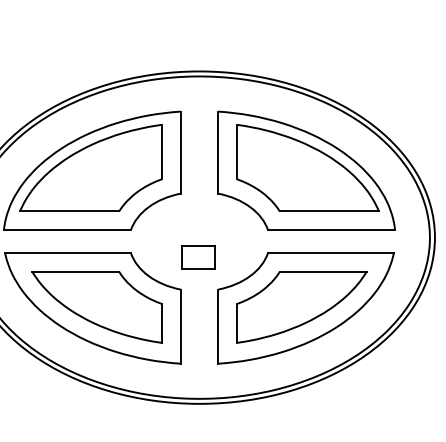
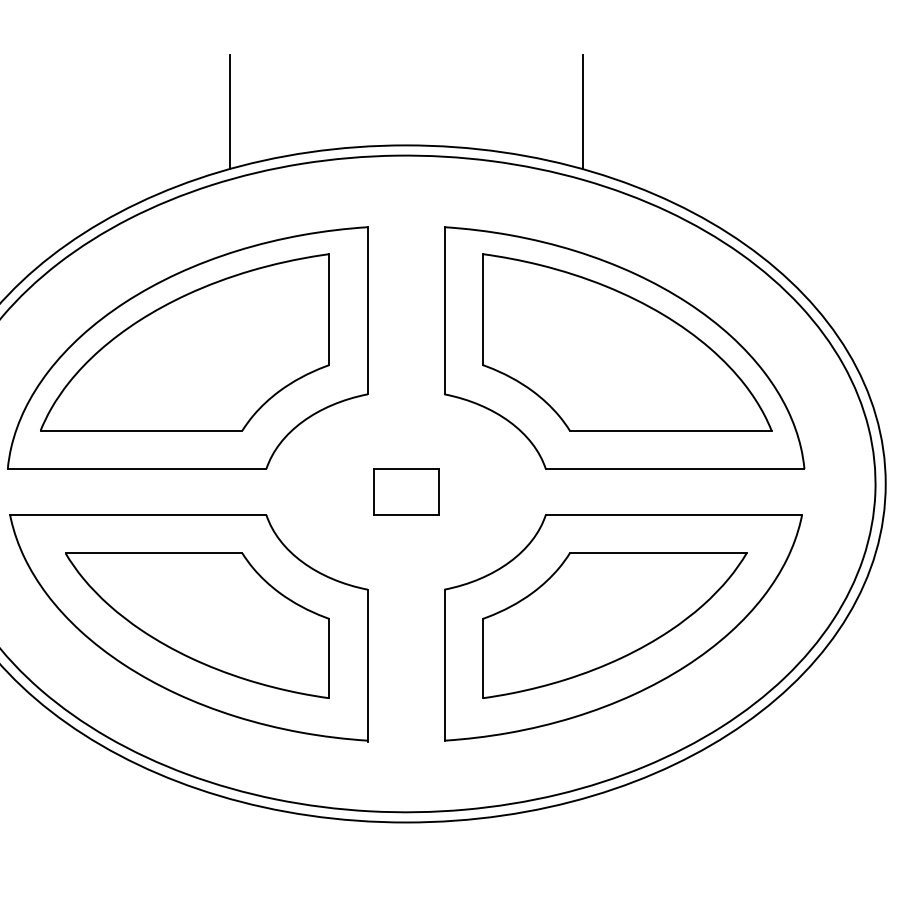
line: (112, 55) -> (228, 112), added
line: (286, 55) -> (583, 112), added
part: (198, 257) -> (406, 491), moved

